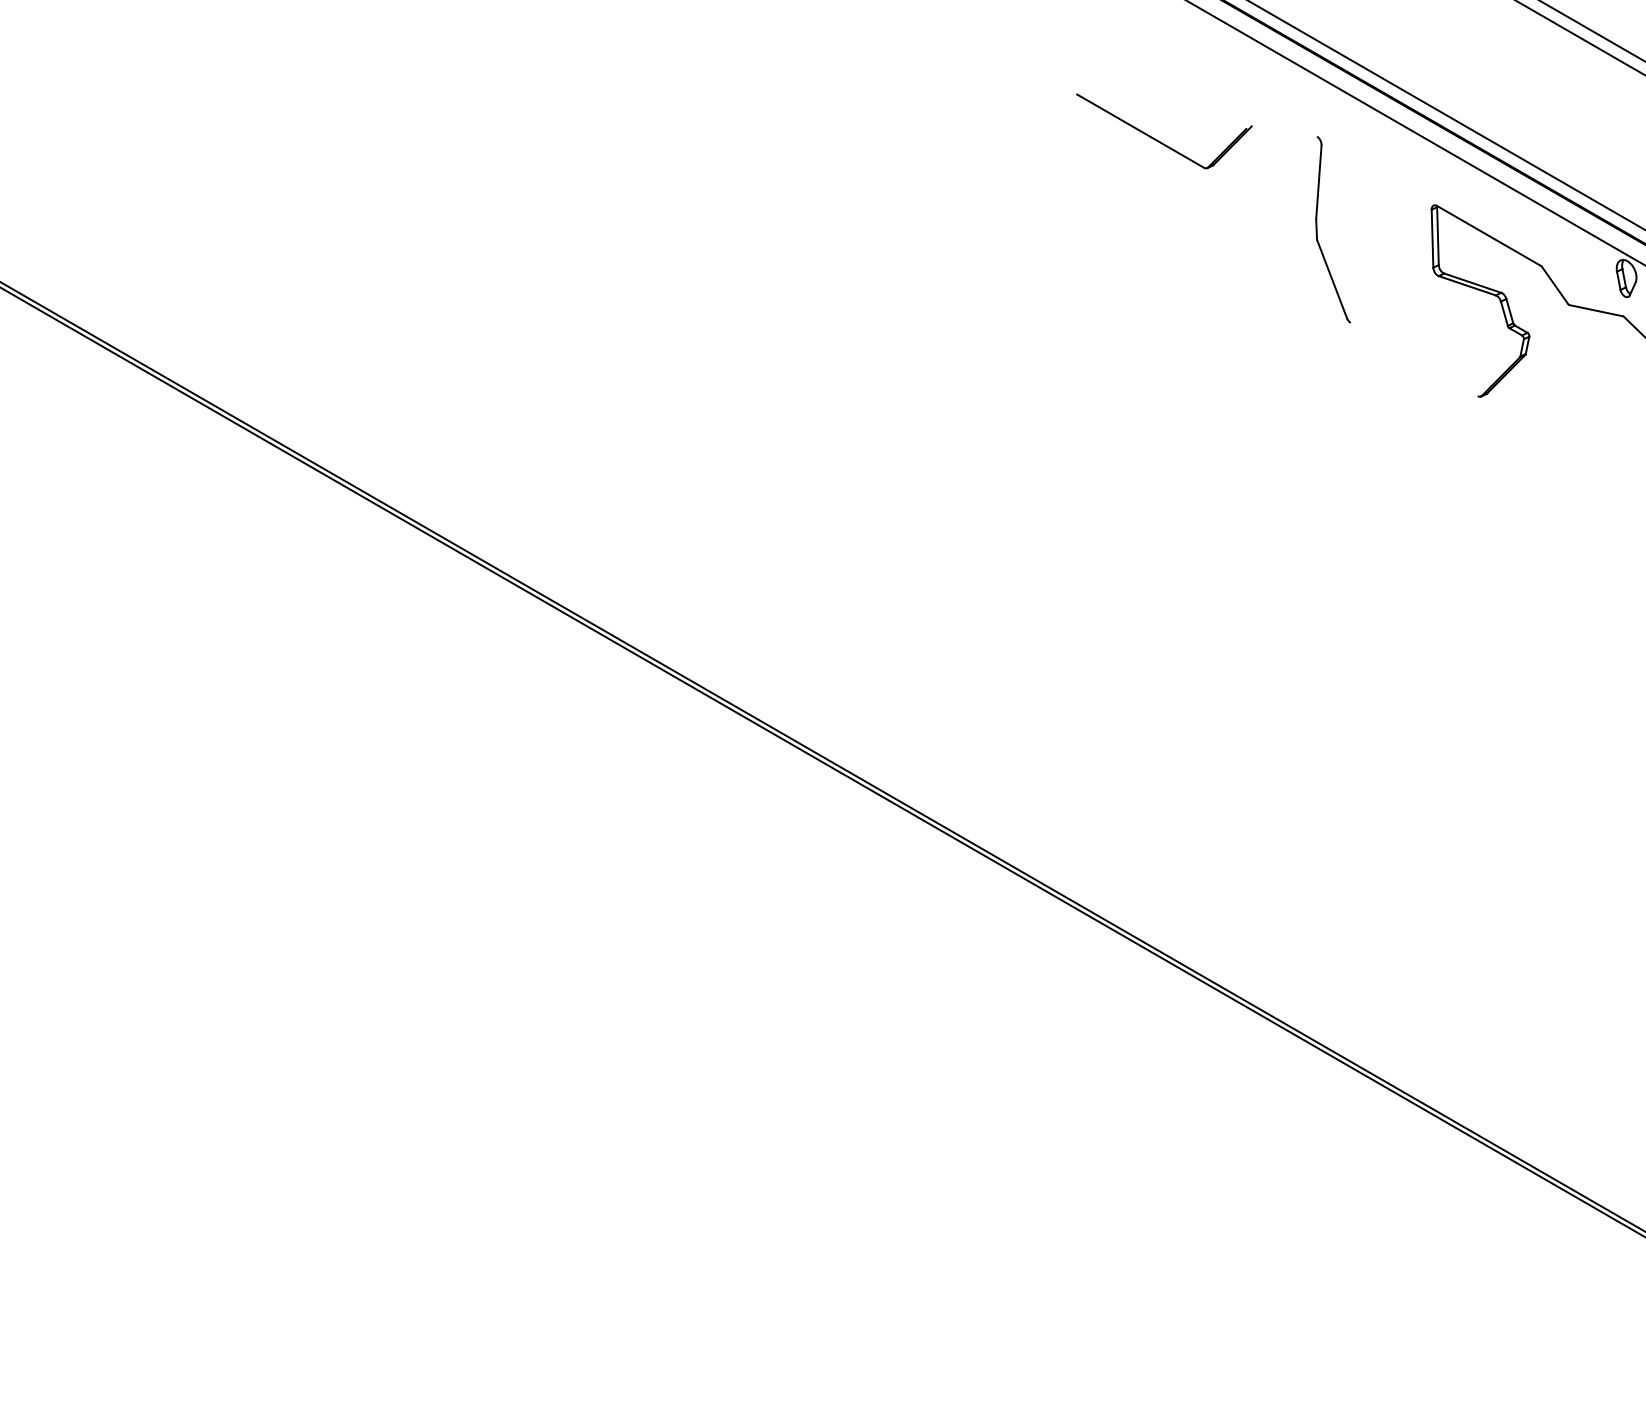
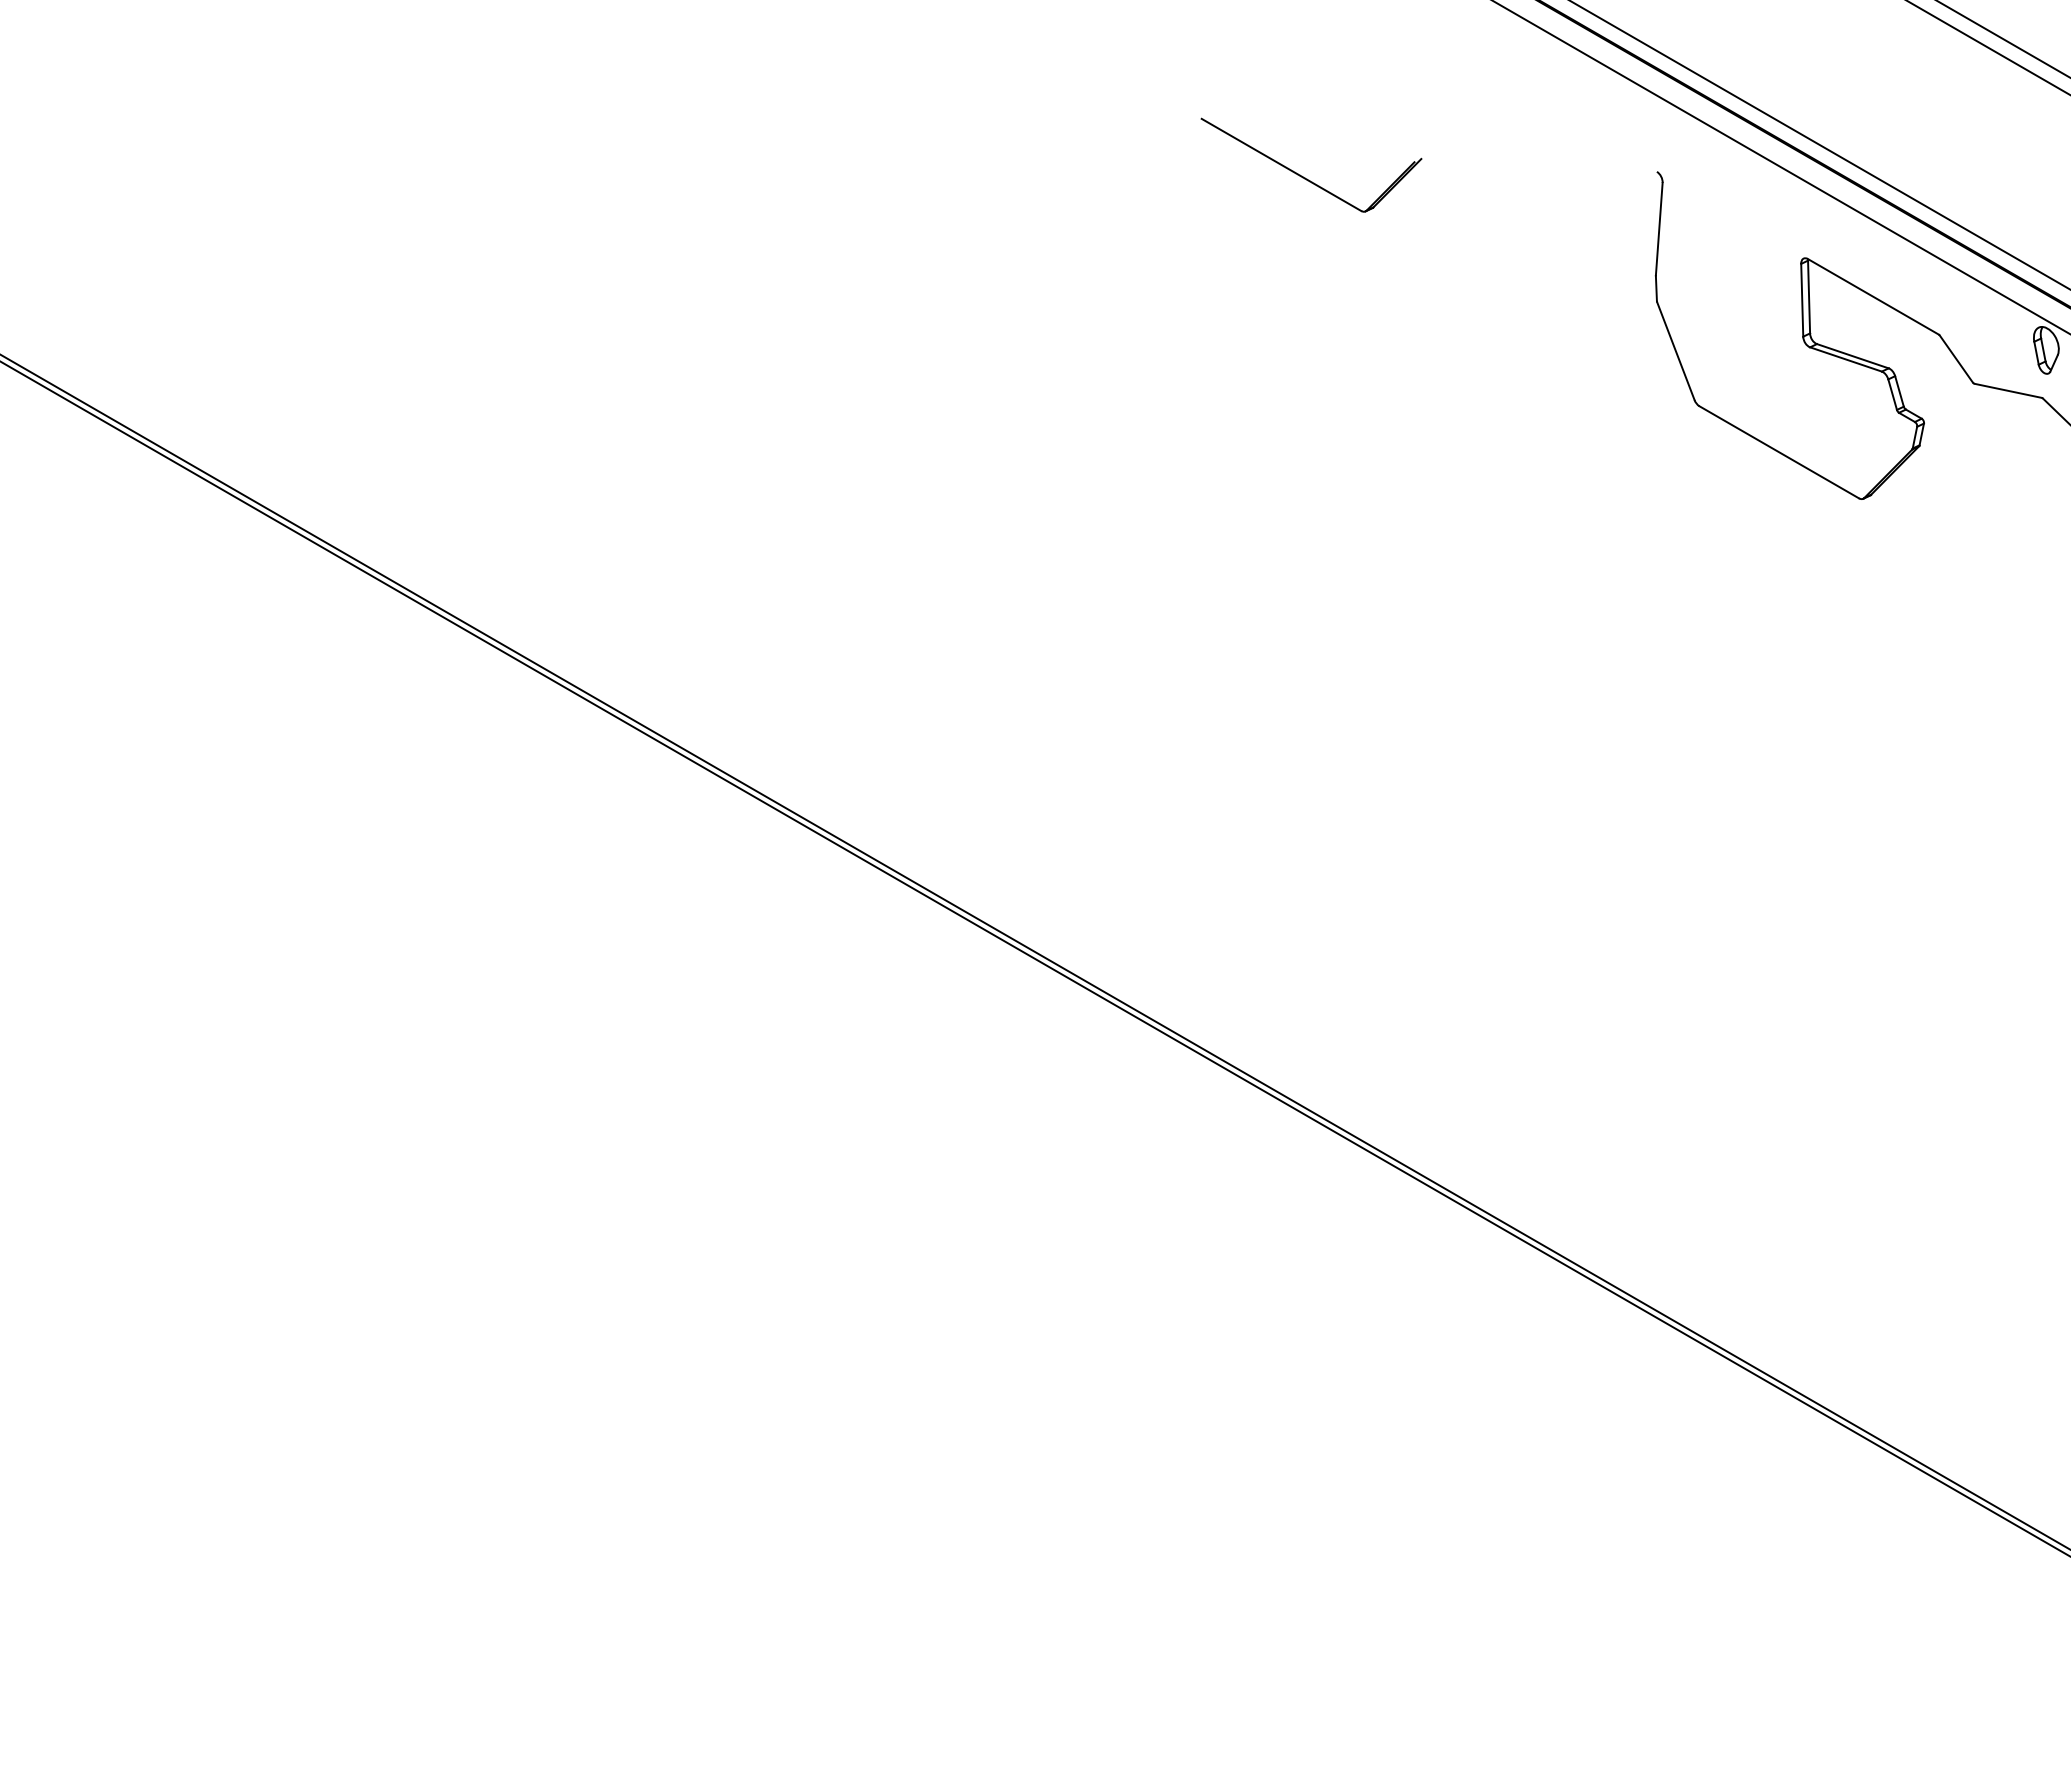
part: (1157, 139) -> (1302, 175), moved
line: (1413, 359) -> (1778, 452), added

